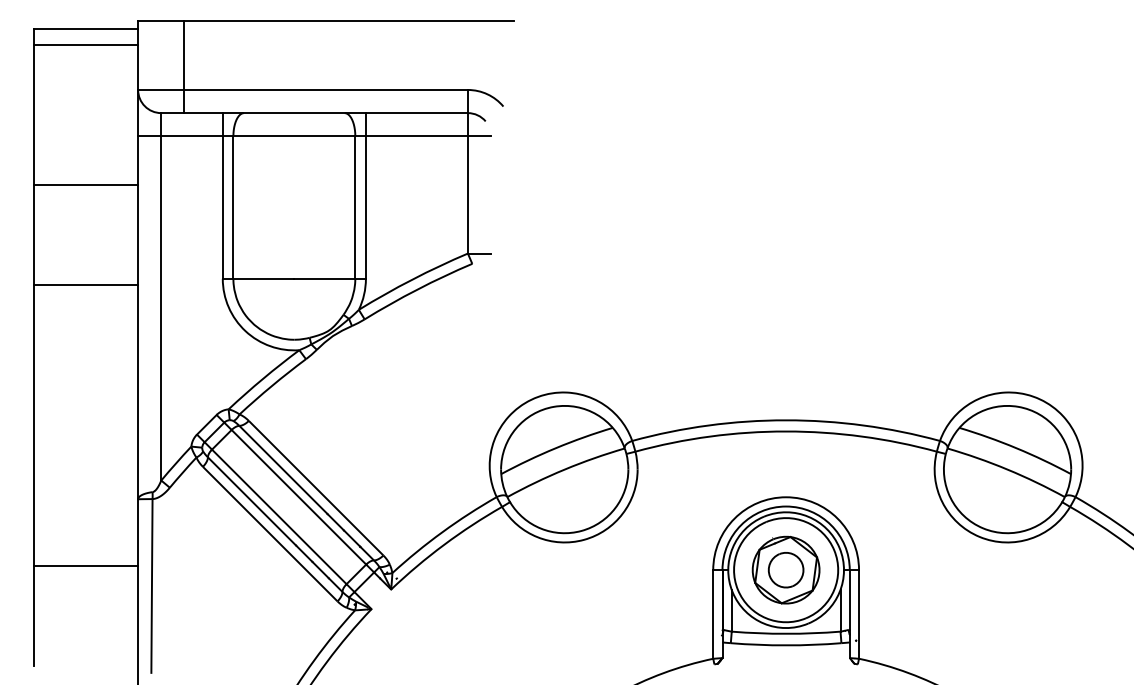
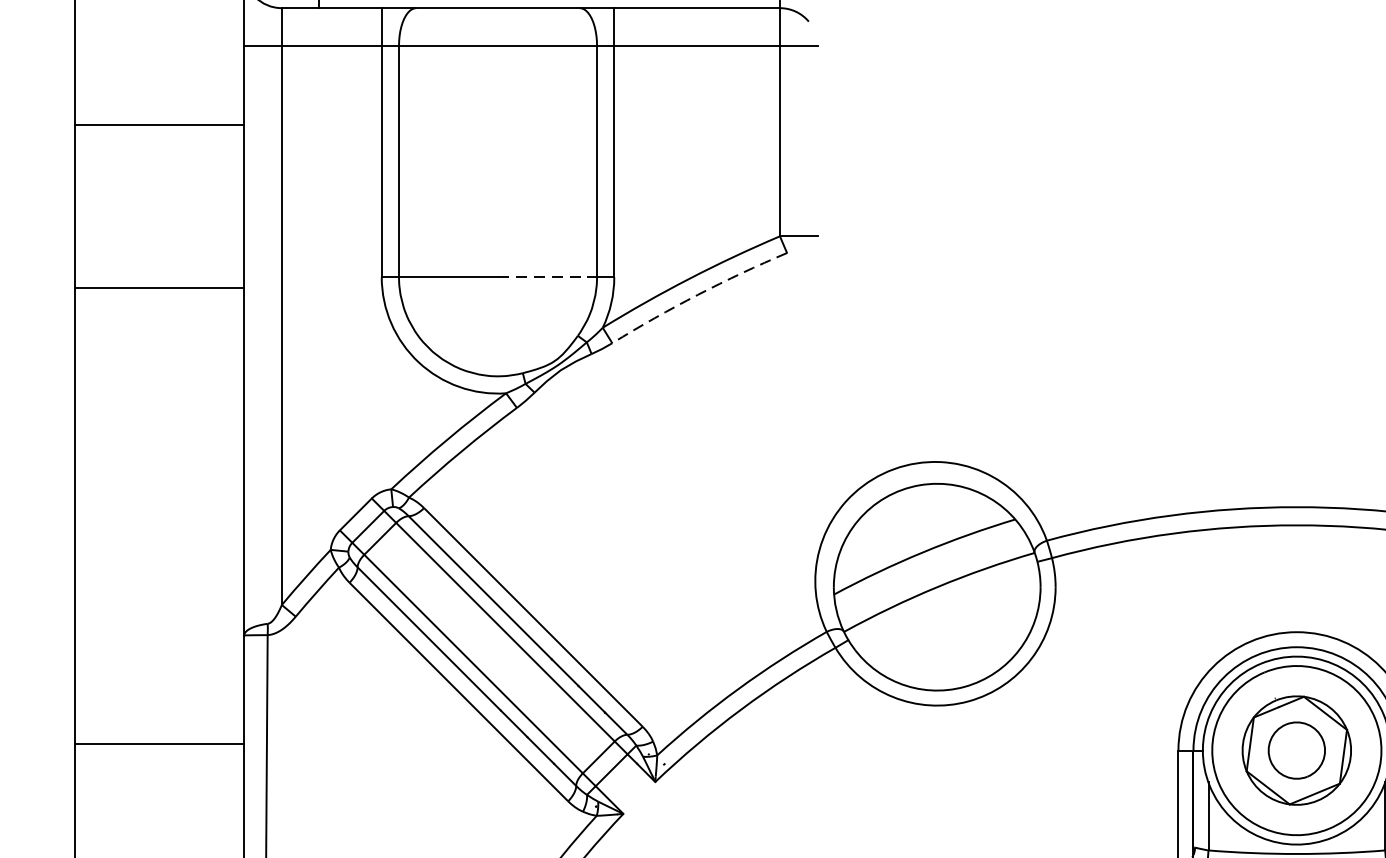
line: (325, 278) -> (548, 276), solid -> dashed
arc: (417, 289) -> (698, 294), solid -> dashed

